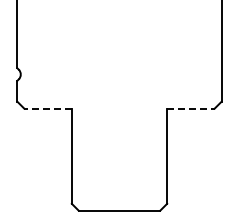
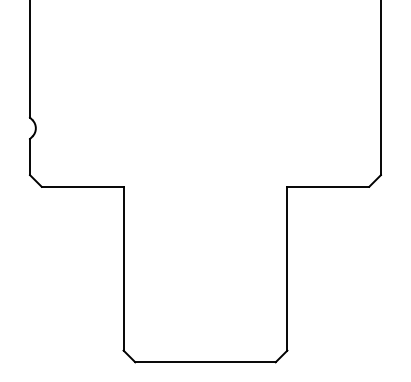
line: (48, 108) -> (83, 186), dashed -> solid
line: (190, 108) -> (327, 186), dashed -> solid

